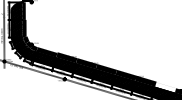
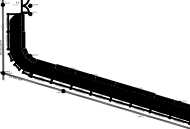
fill: (165, 87) -> (164, 99), added

